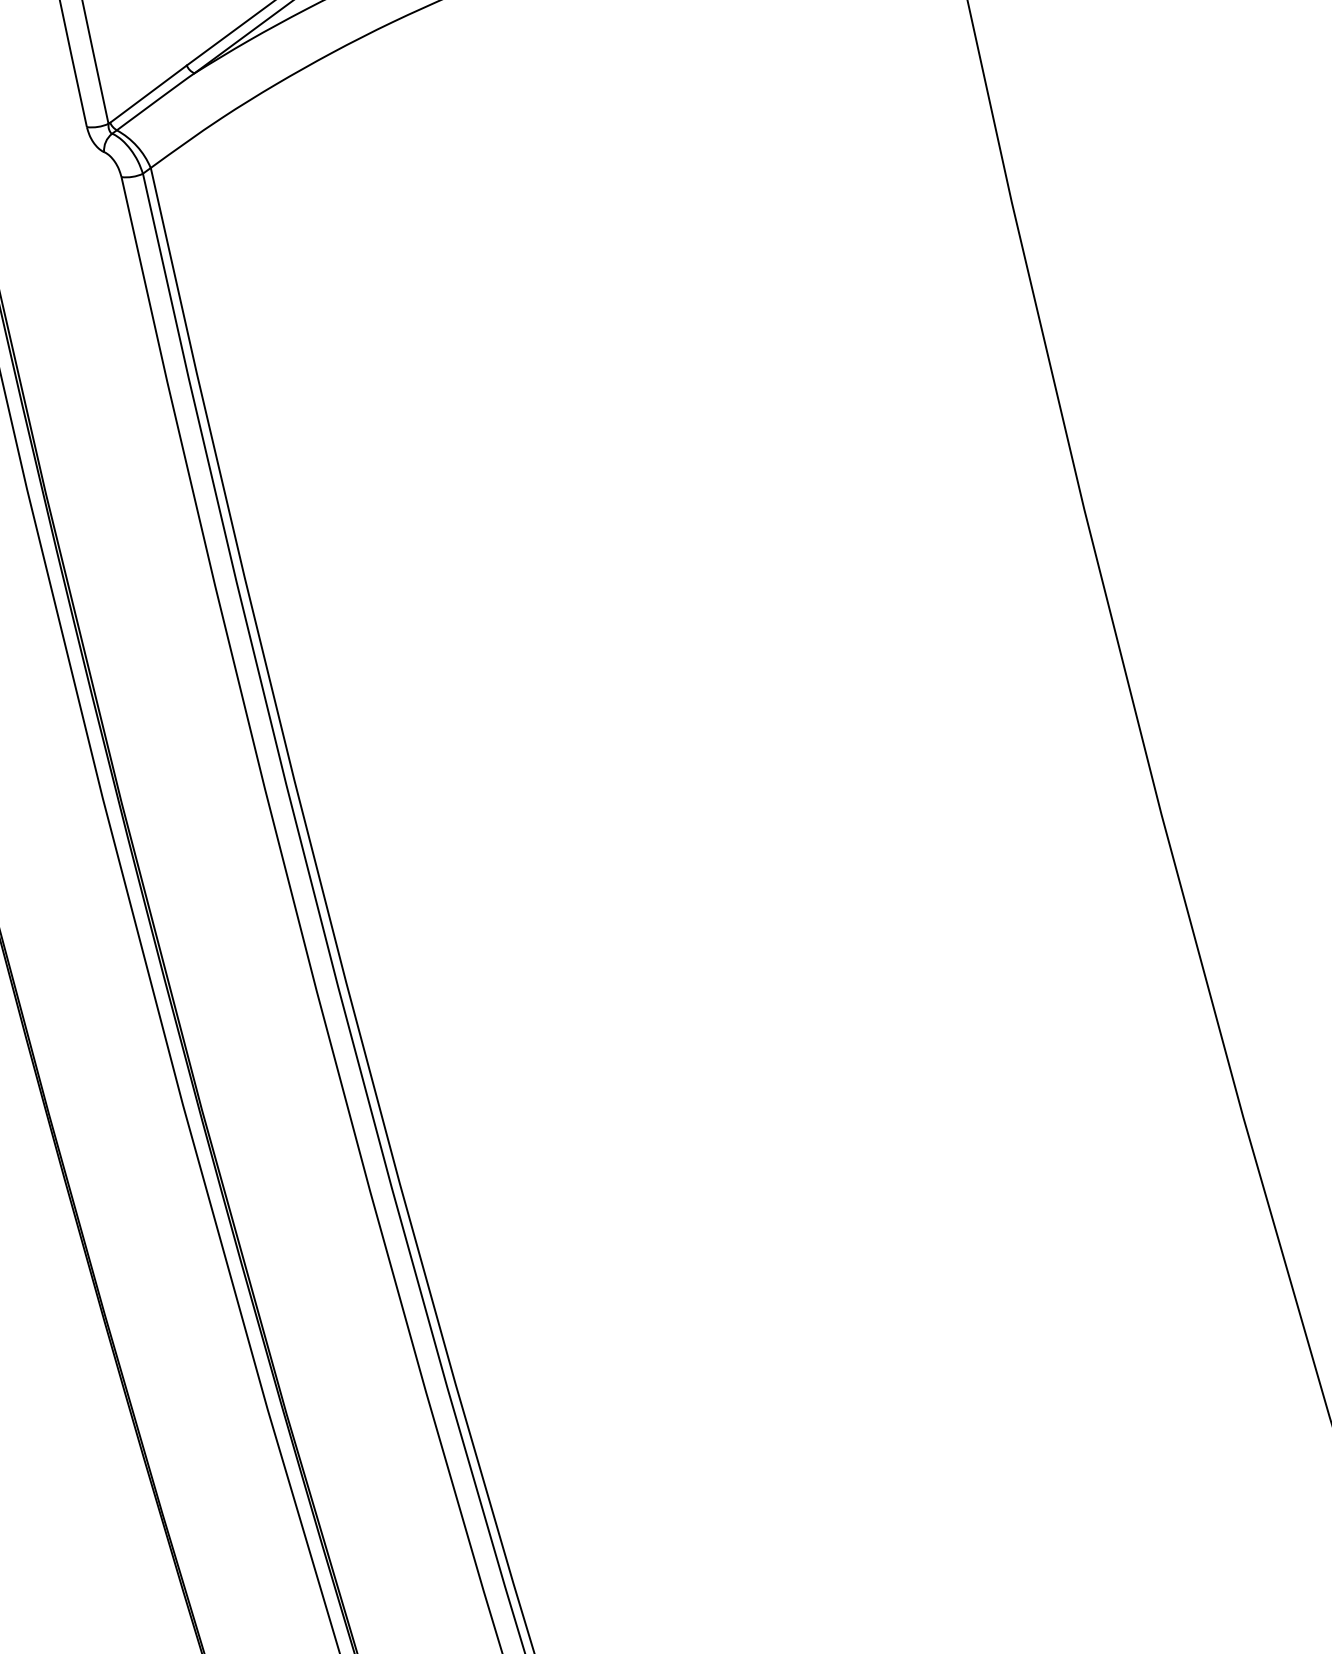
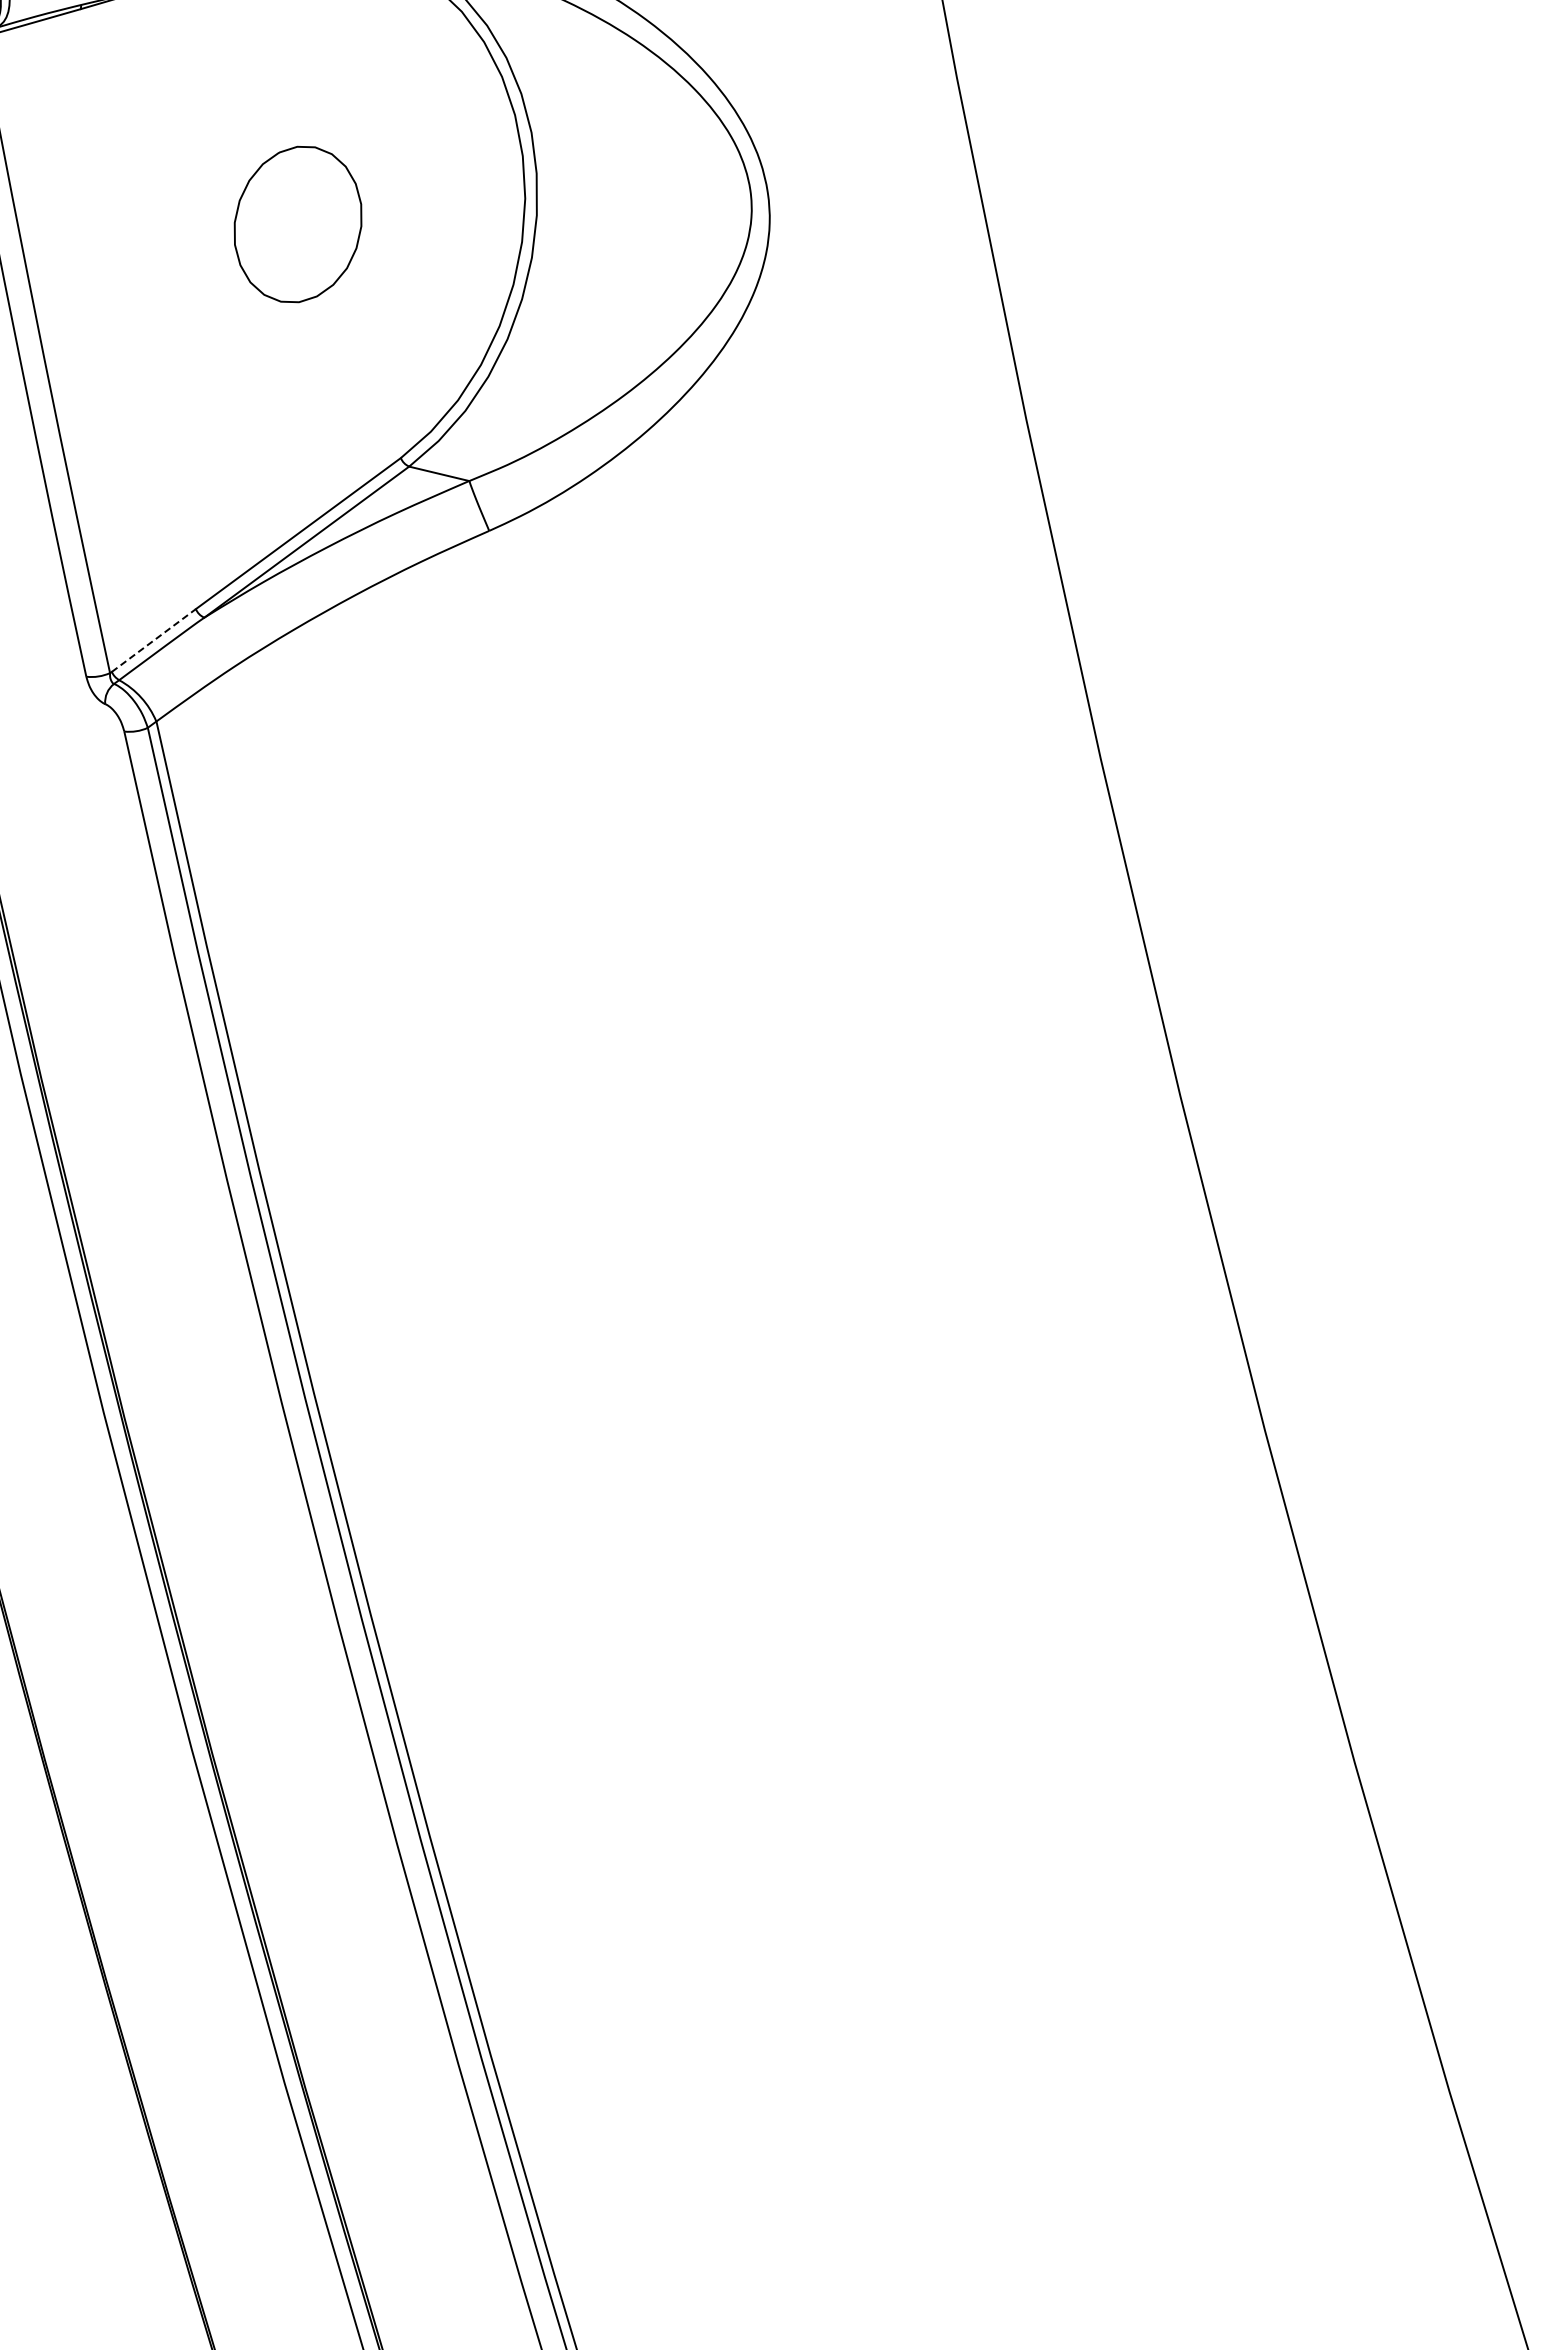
line: (148, 94) -> (153, 640), solid -> dashed

